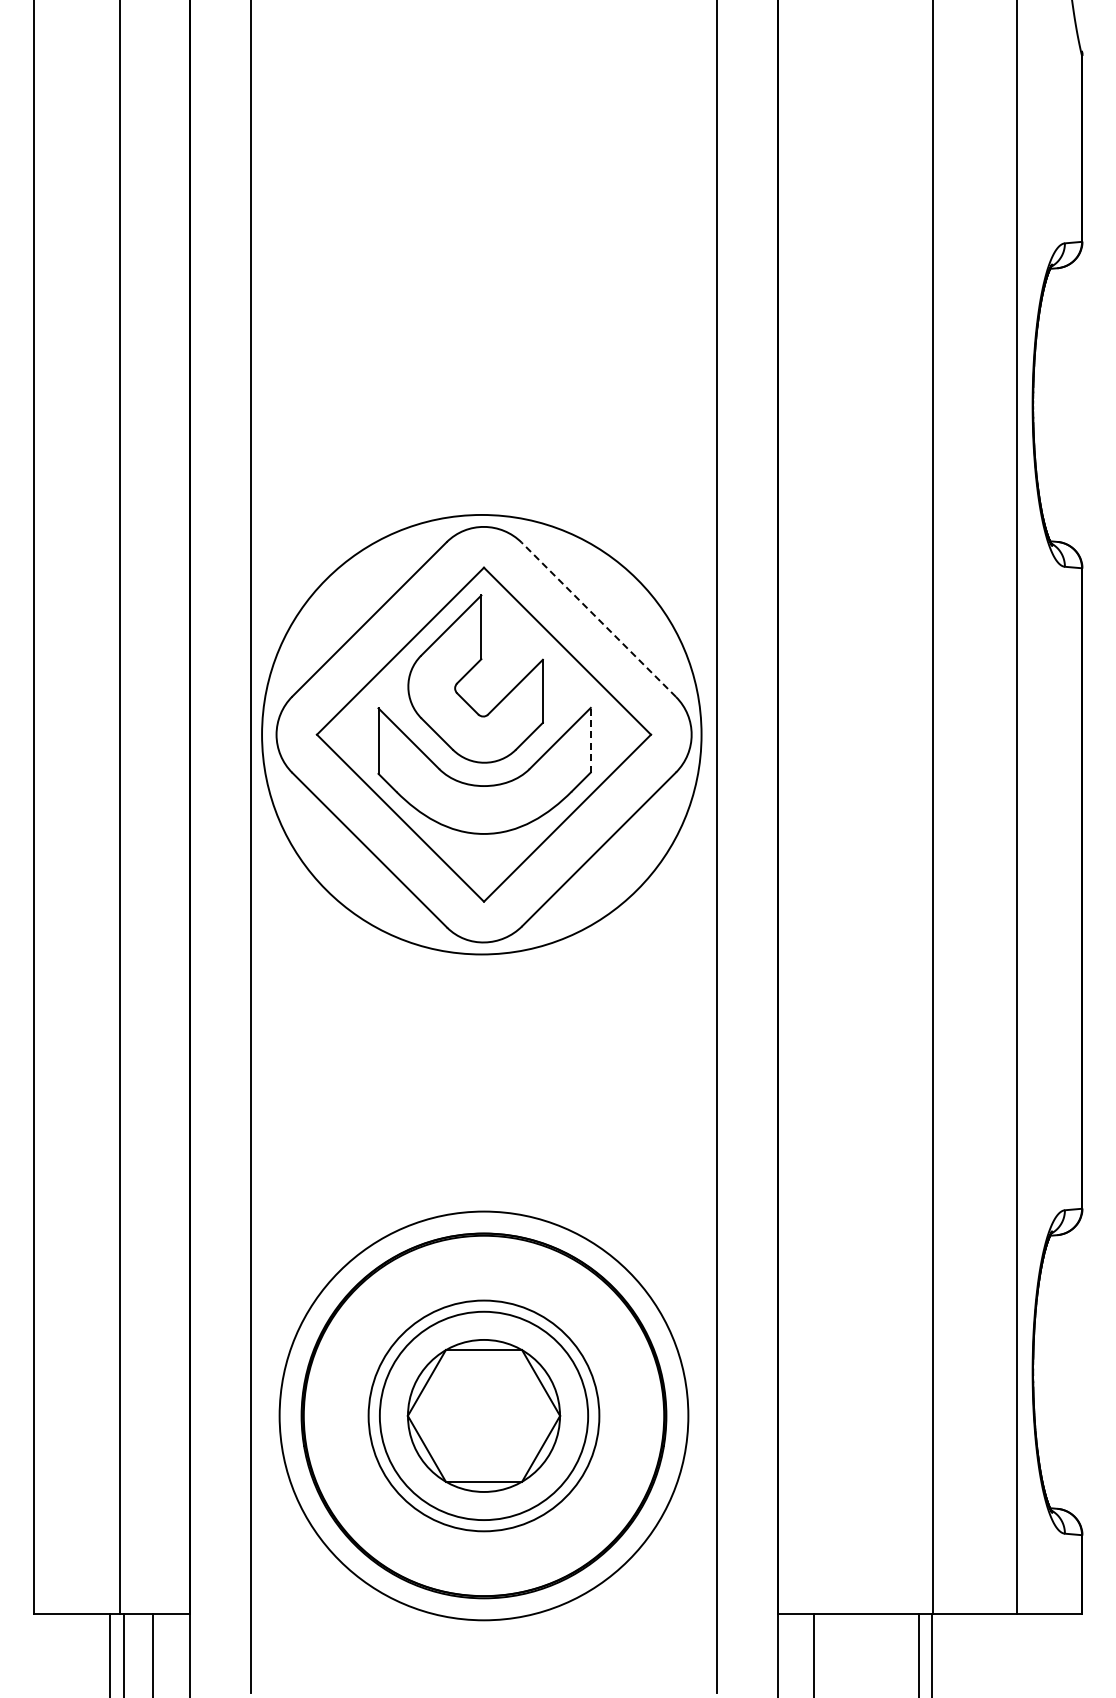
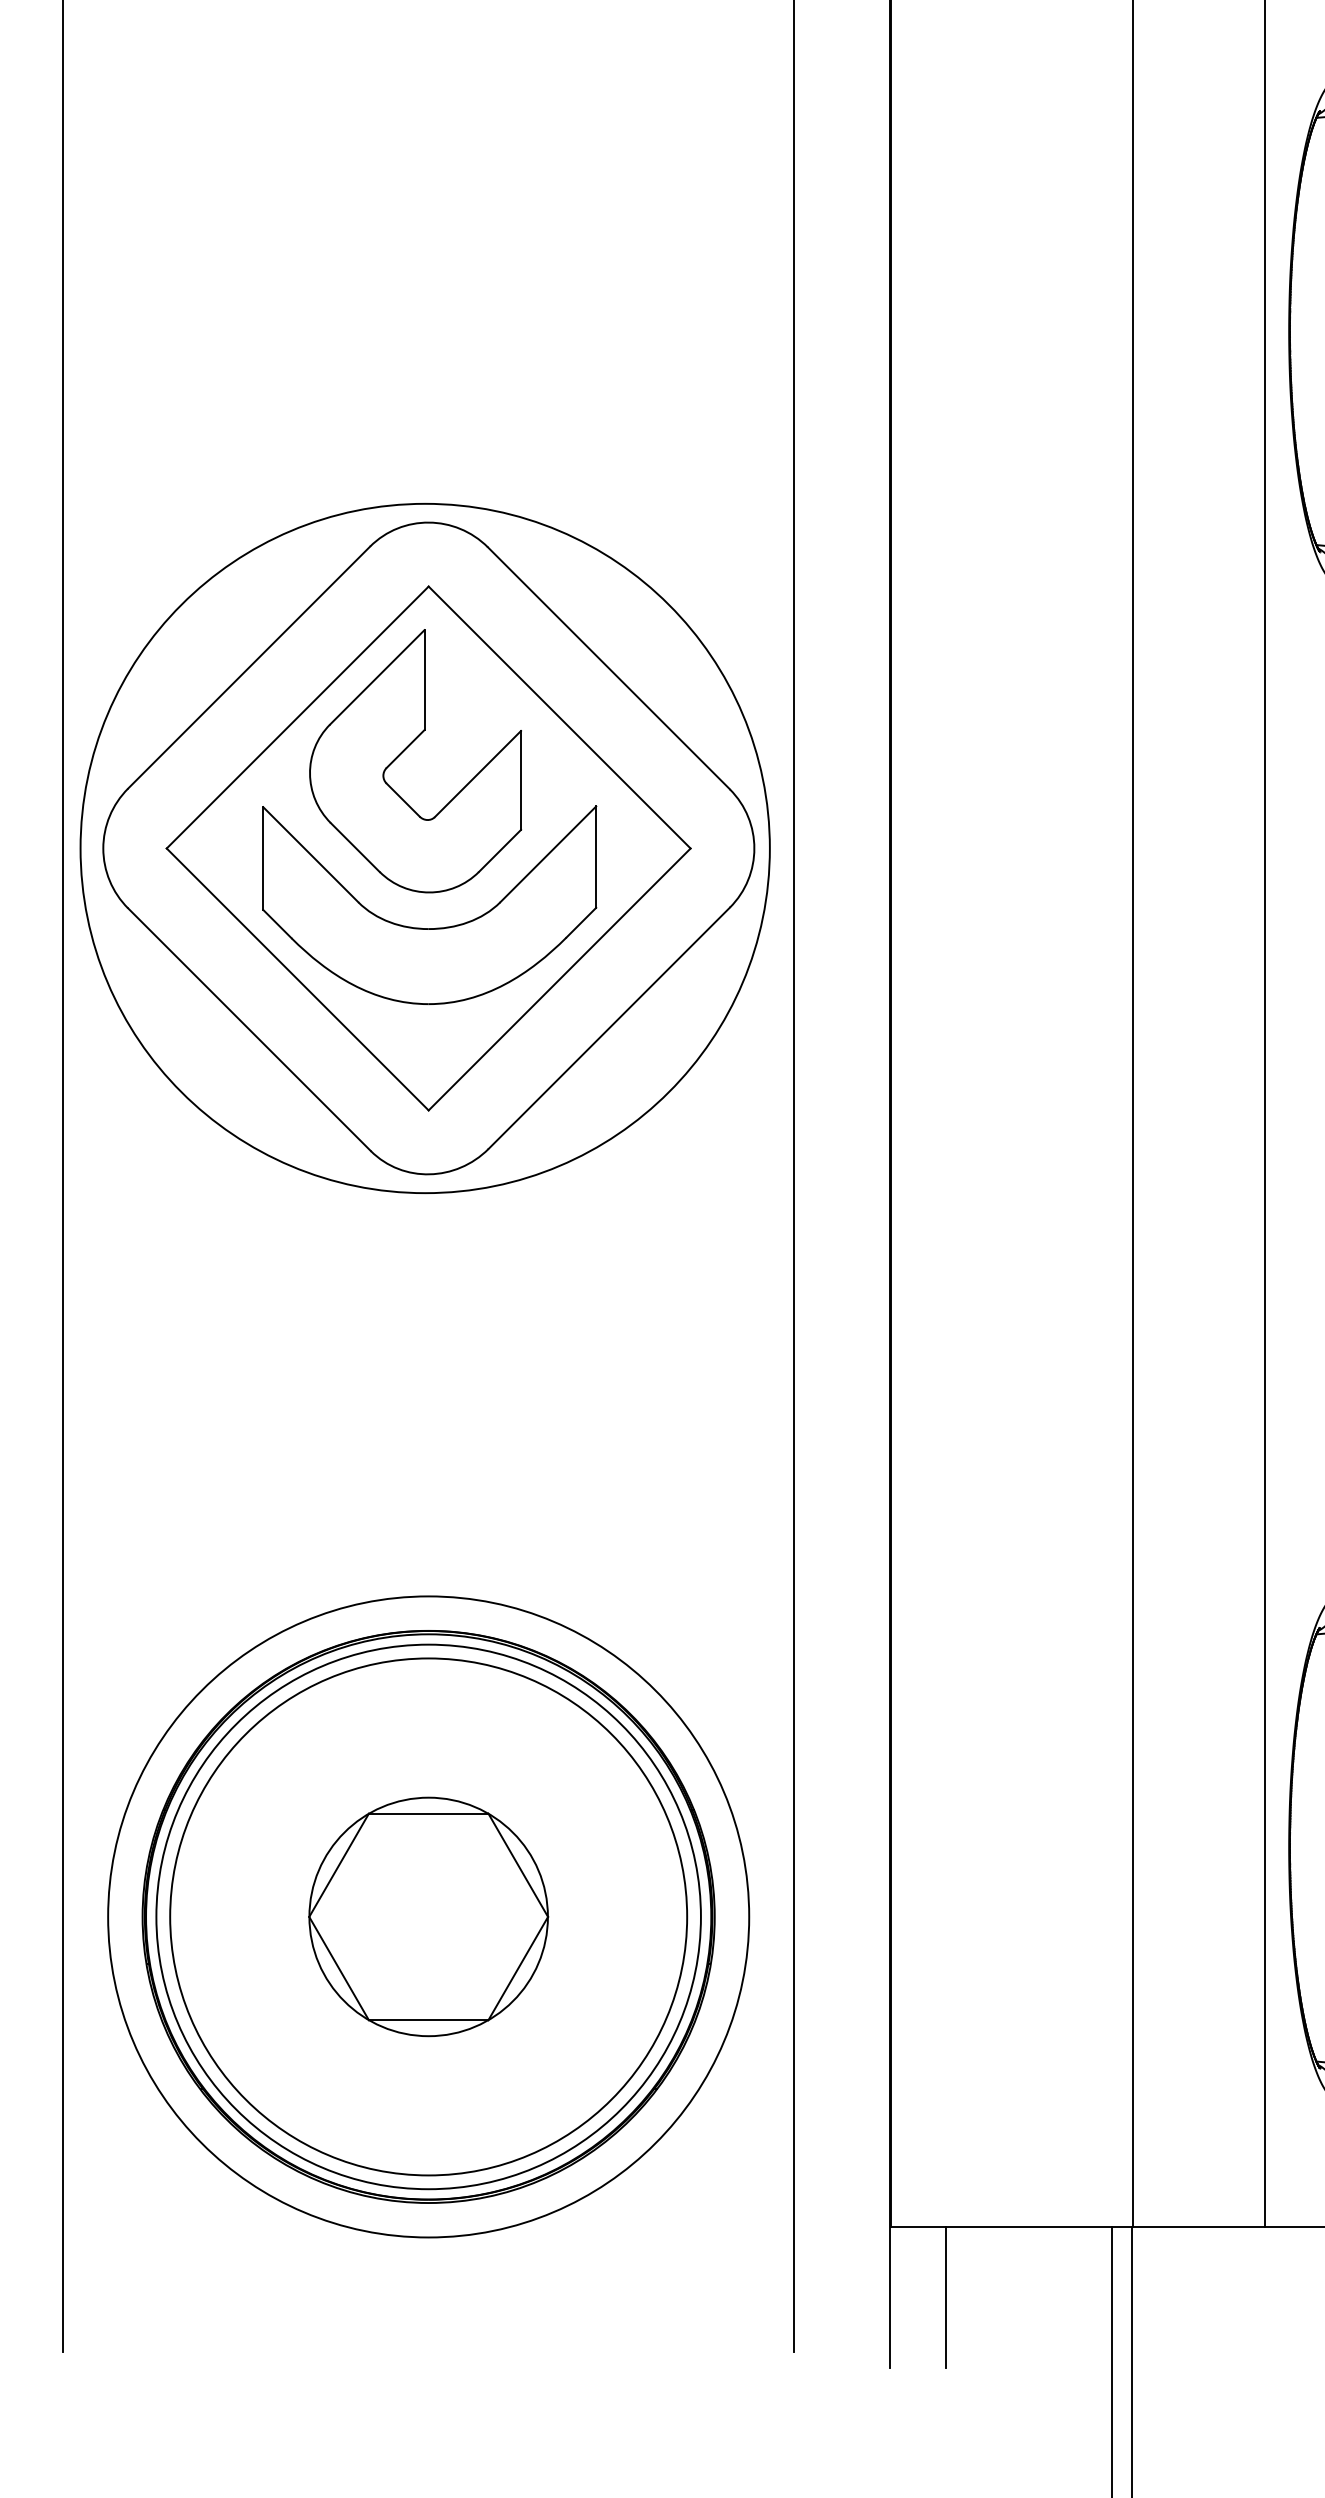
line: (598, 619) -> (608, 667), dashed -> solid
line: (590, 739) -> (595, 855), dashed -> solid
circle: (483, 1415) -> (427, 1916), size x1.43
circle: (483, 1415) -> (427, 1916), size x1.67

